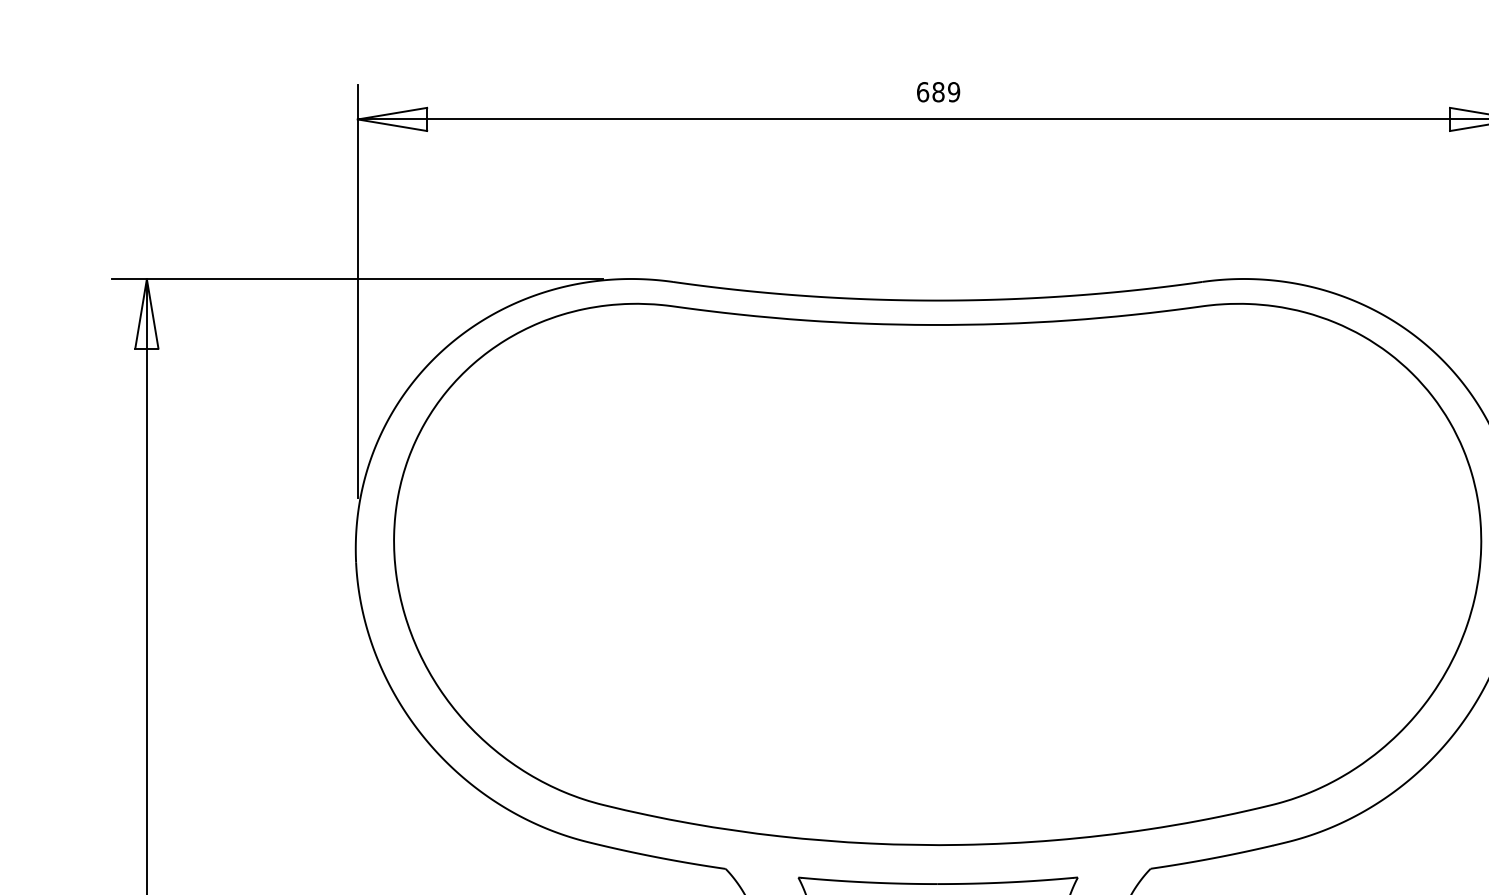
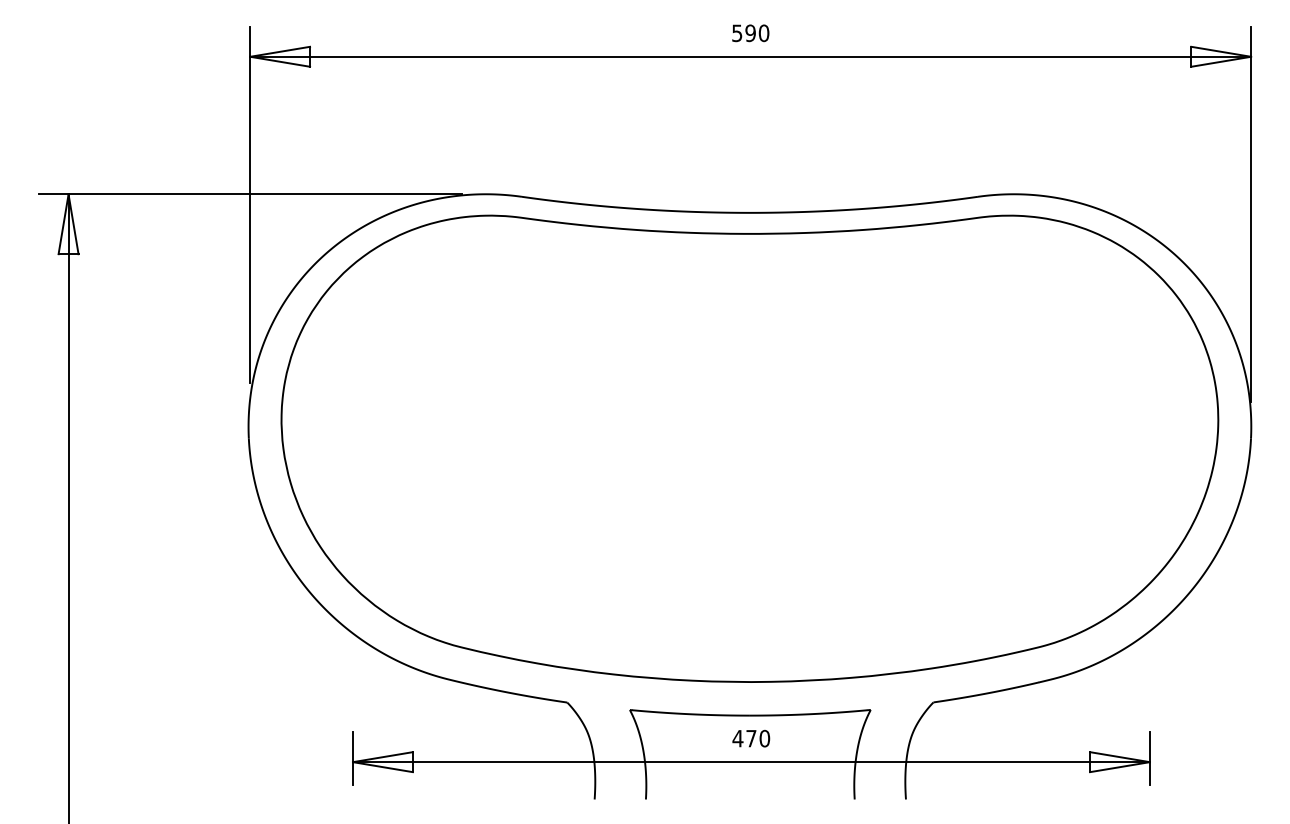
text: (938, 92) -> (750, 33), 689 -> 590

